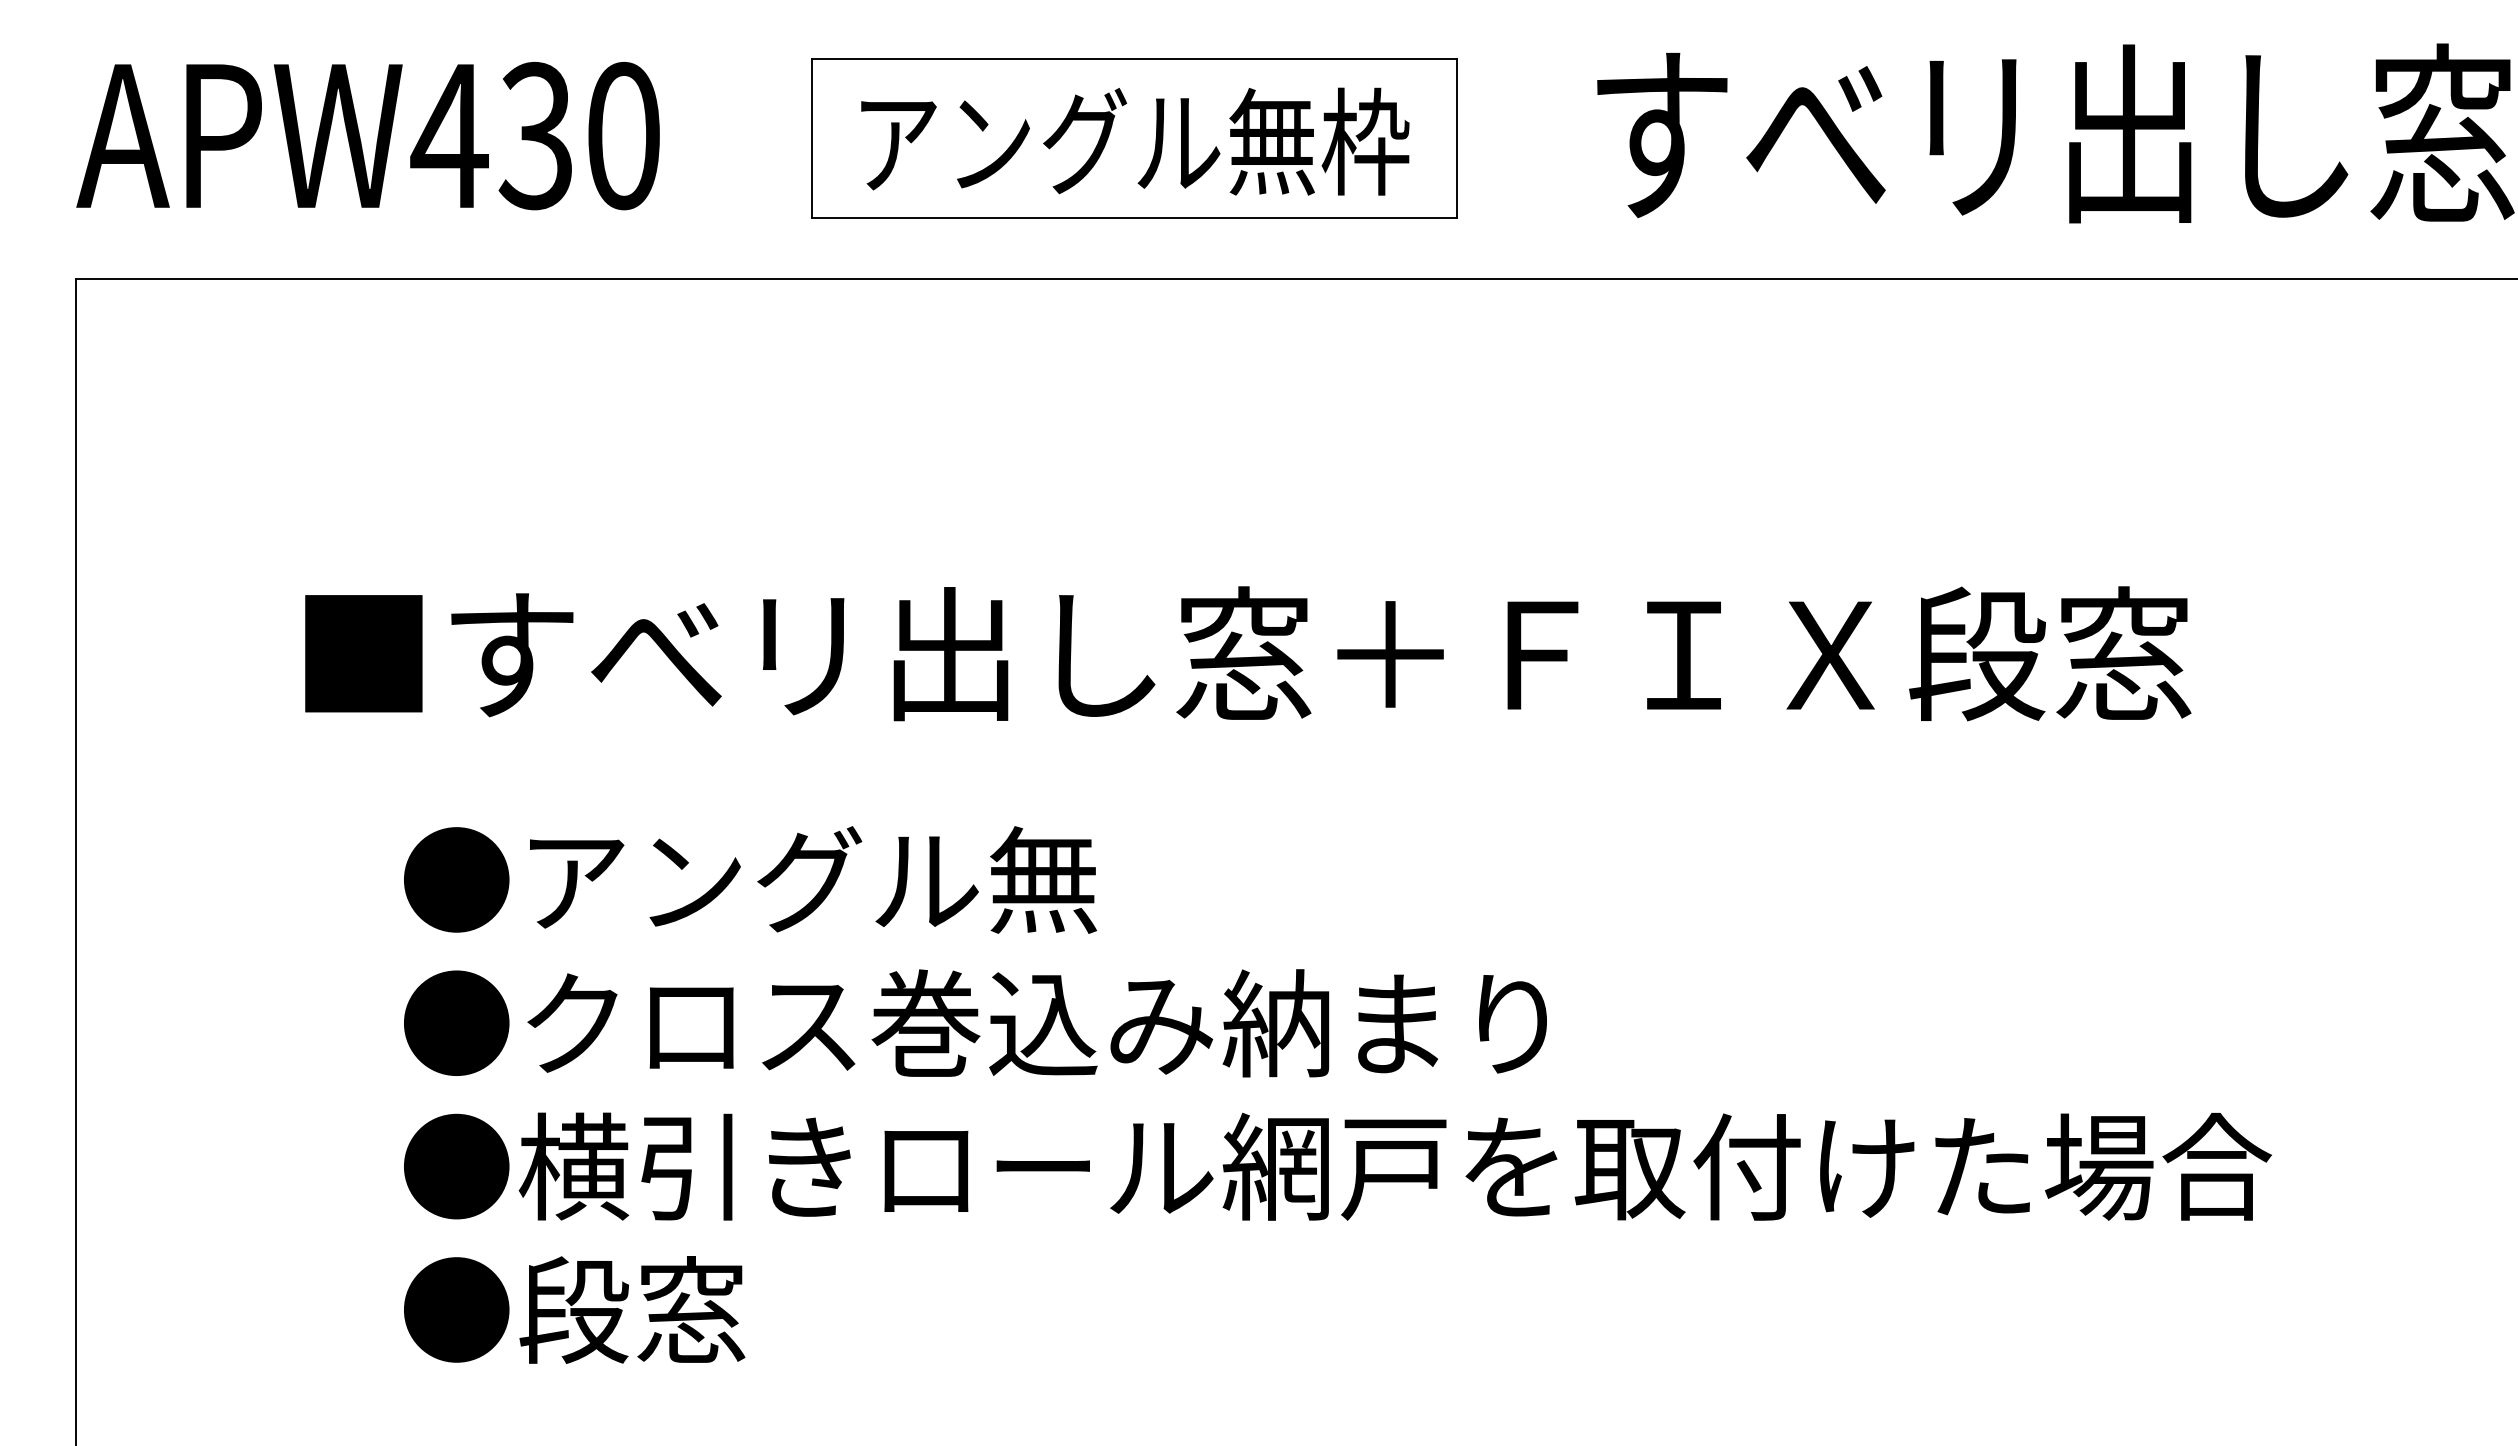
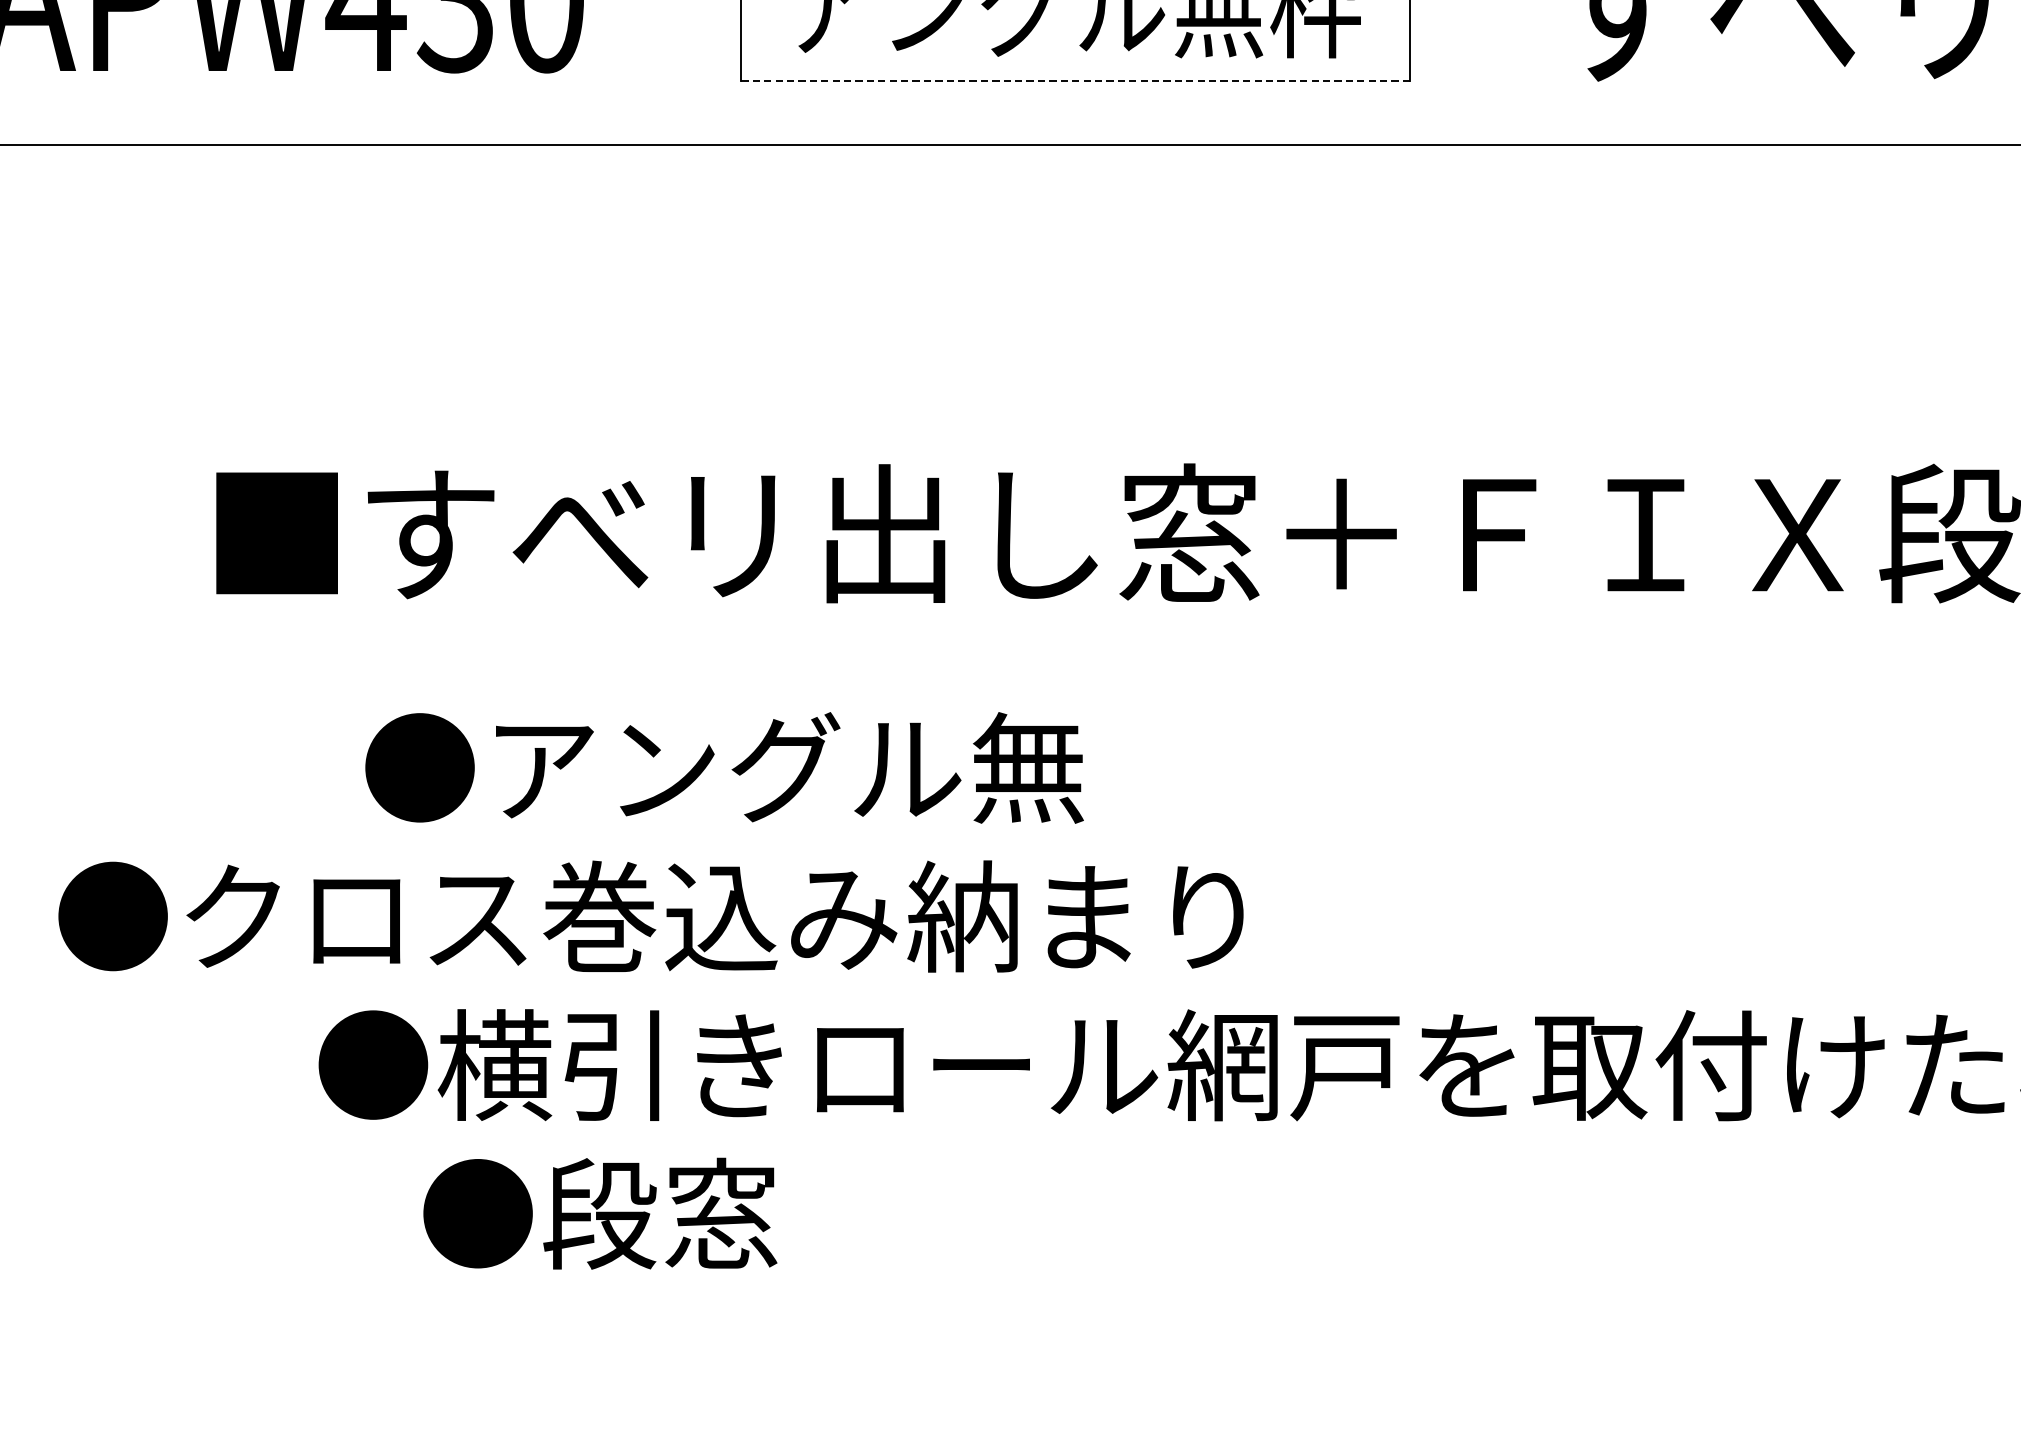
line: (1134, 217) -> (1076, 81), solid -> dashed
text: (750, 879) -> (724, 767), moved
text: (975, 1023) -> (651, 916), moved
text: (574, 1309) -> (600, 1213), moved

